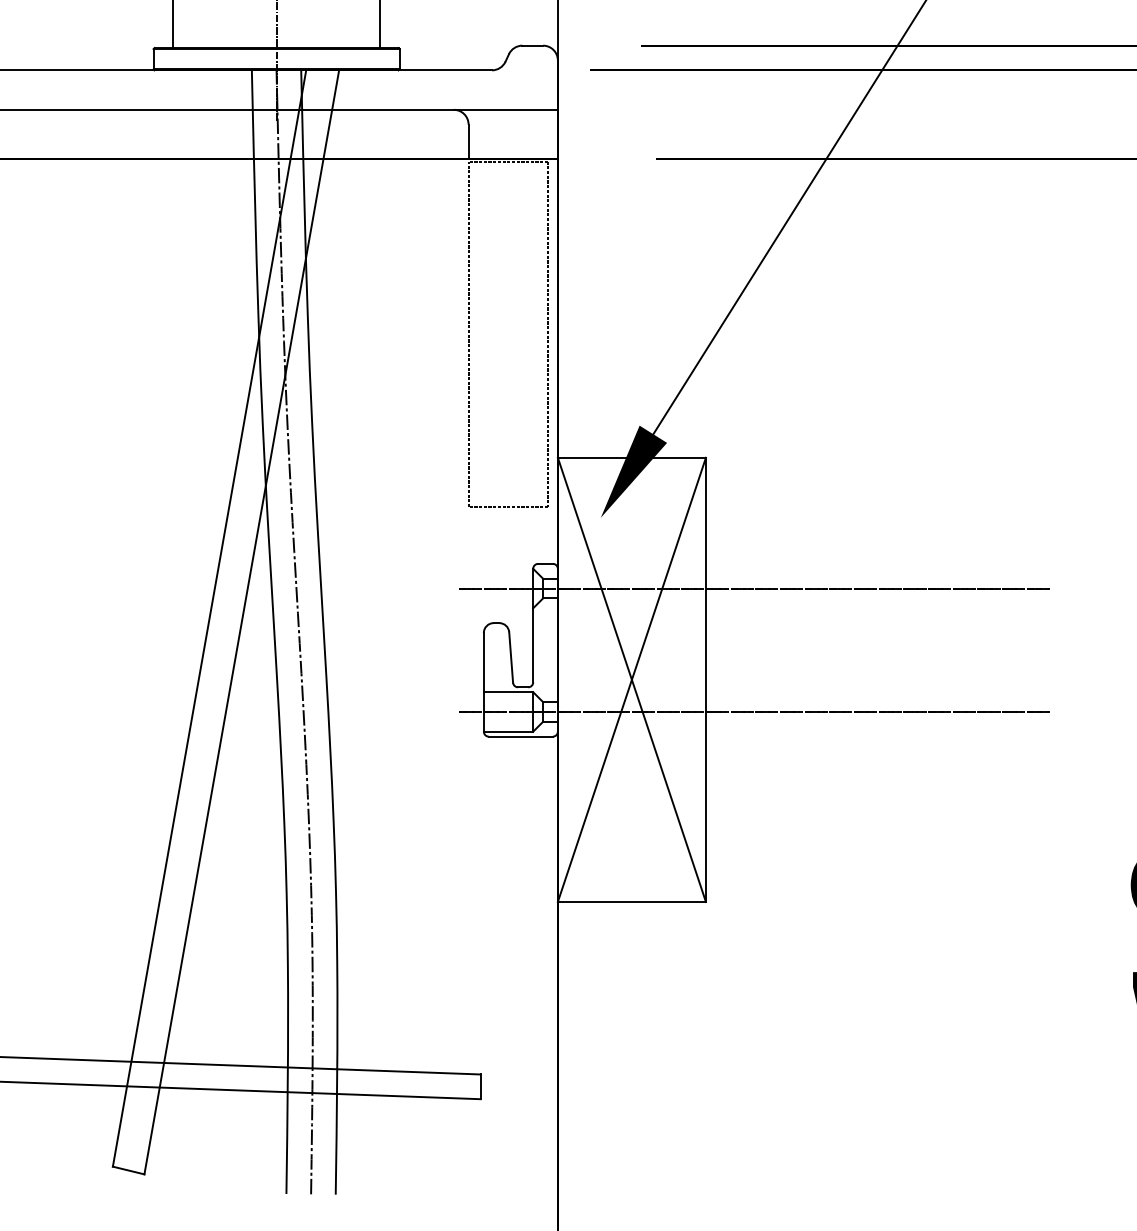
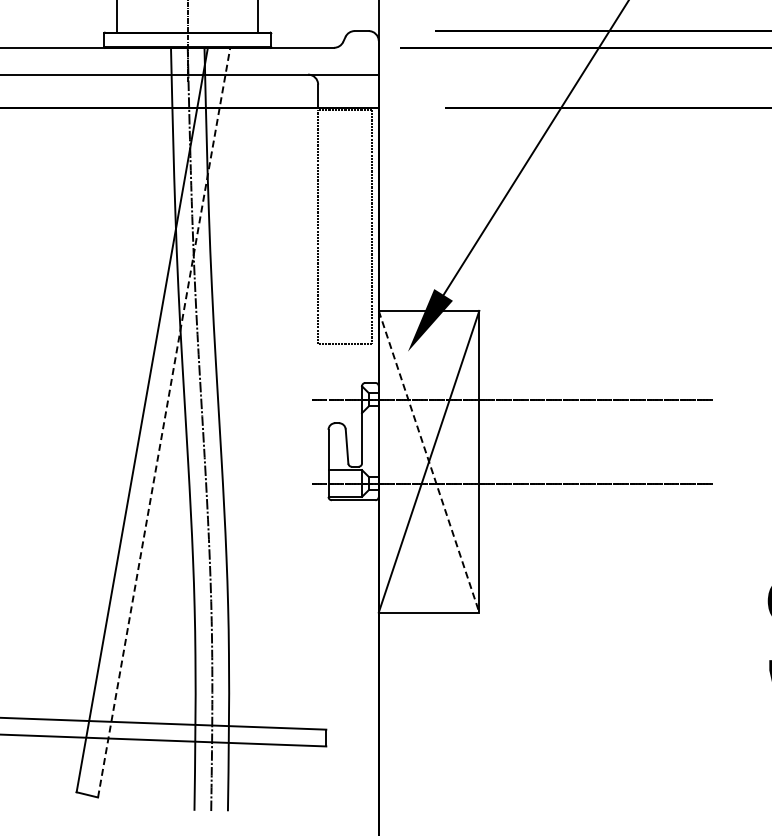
line: (242, 622) -> (164, 422), solid -> dashed
line: (632, 679) -> (429, 461), solid -> dashed

